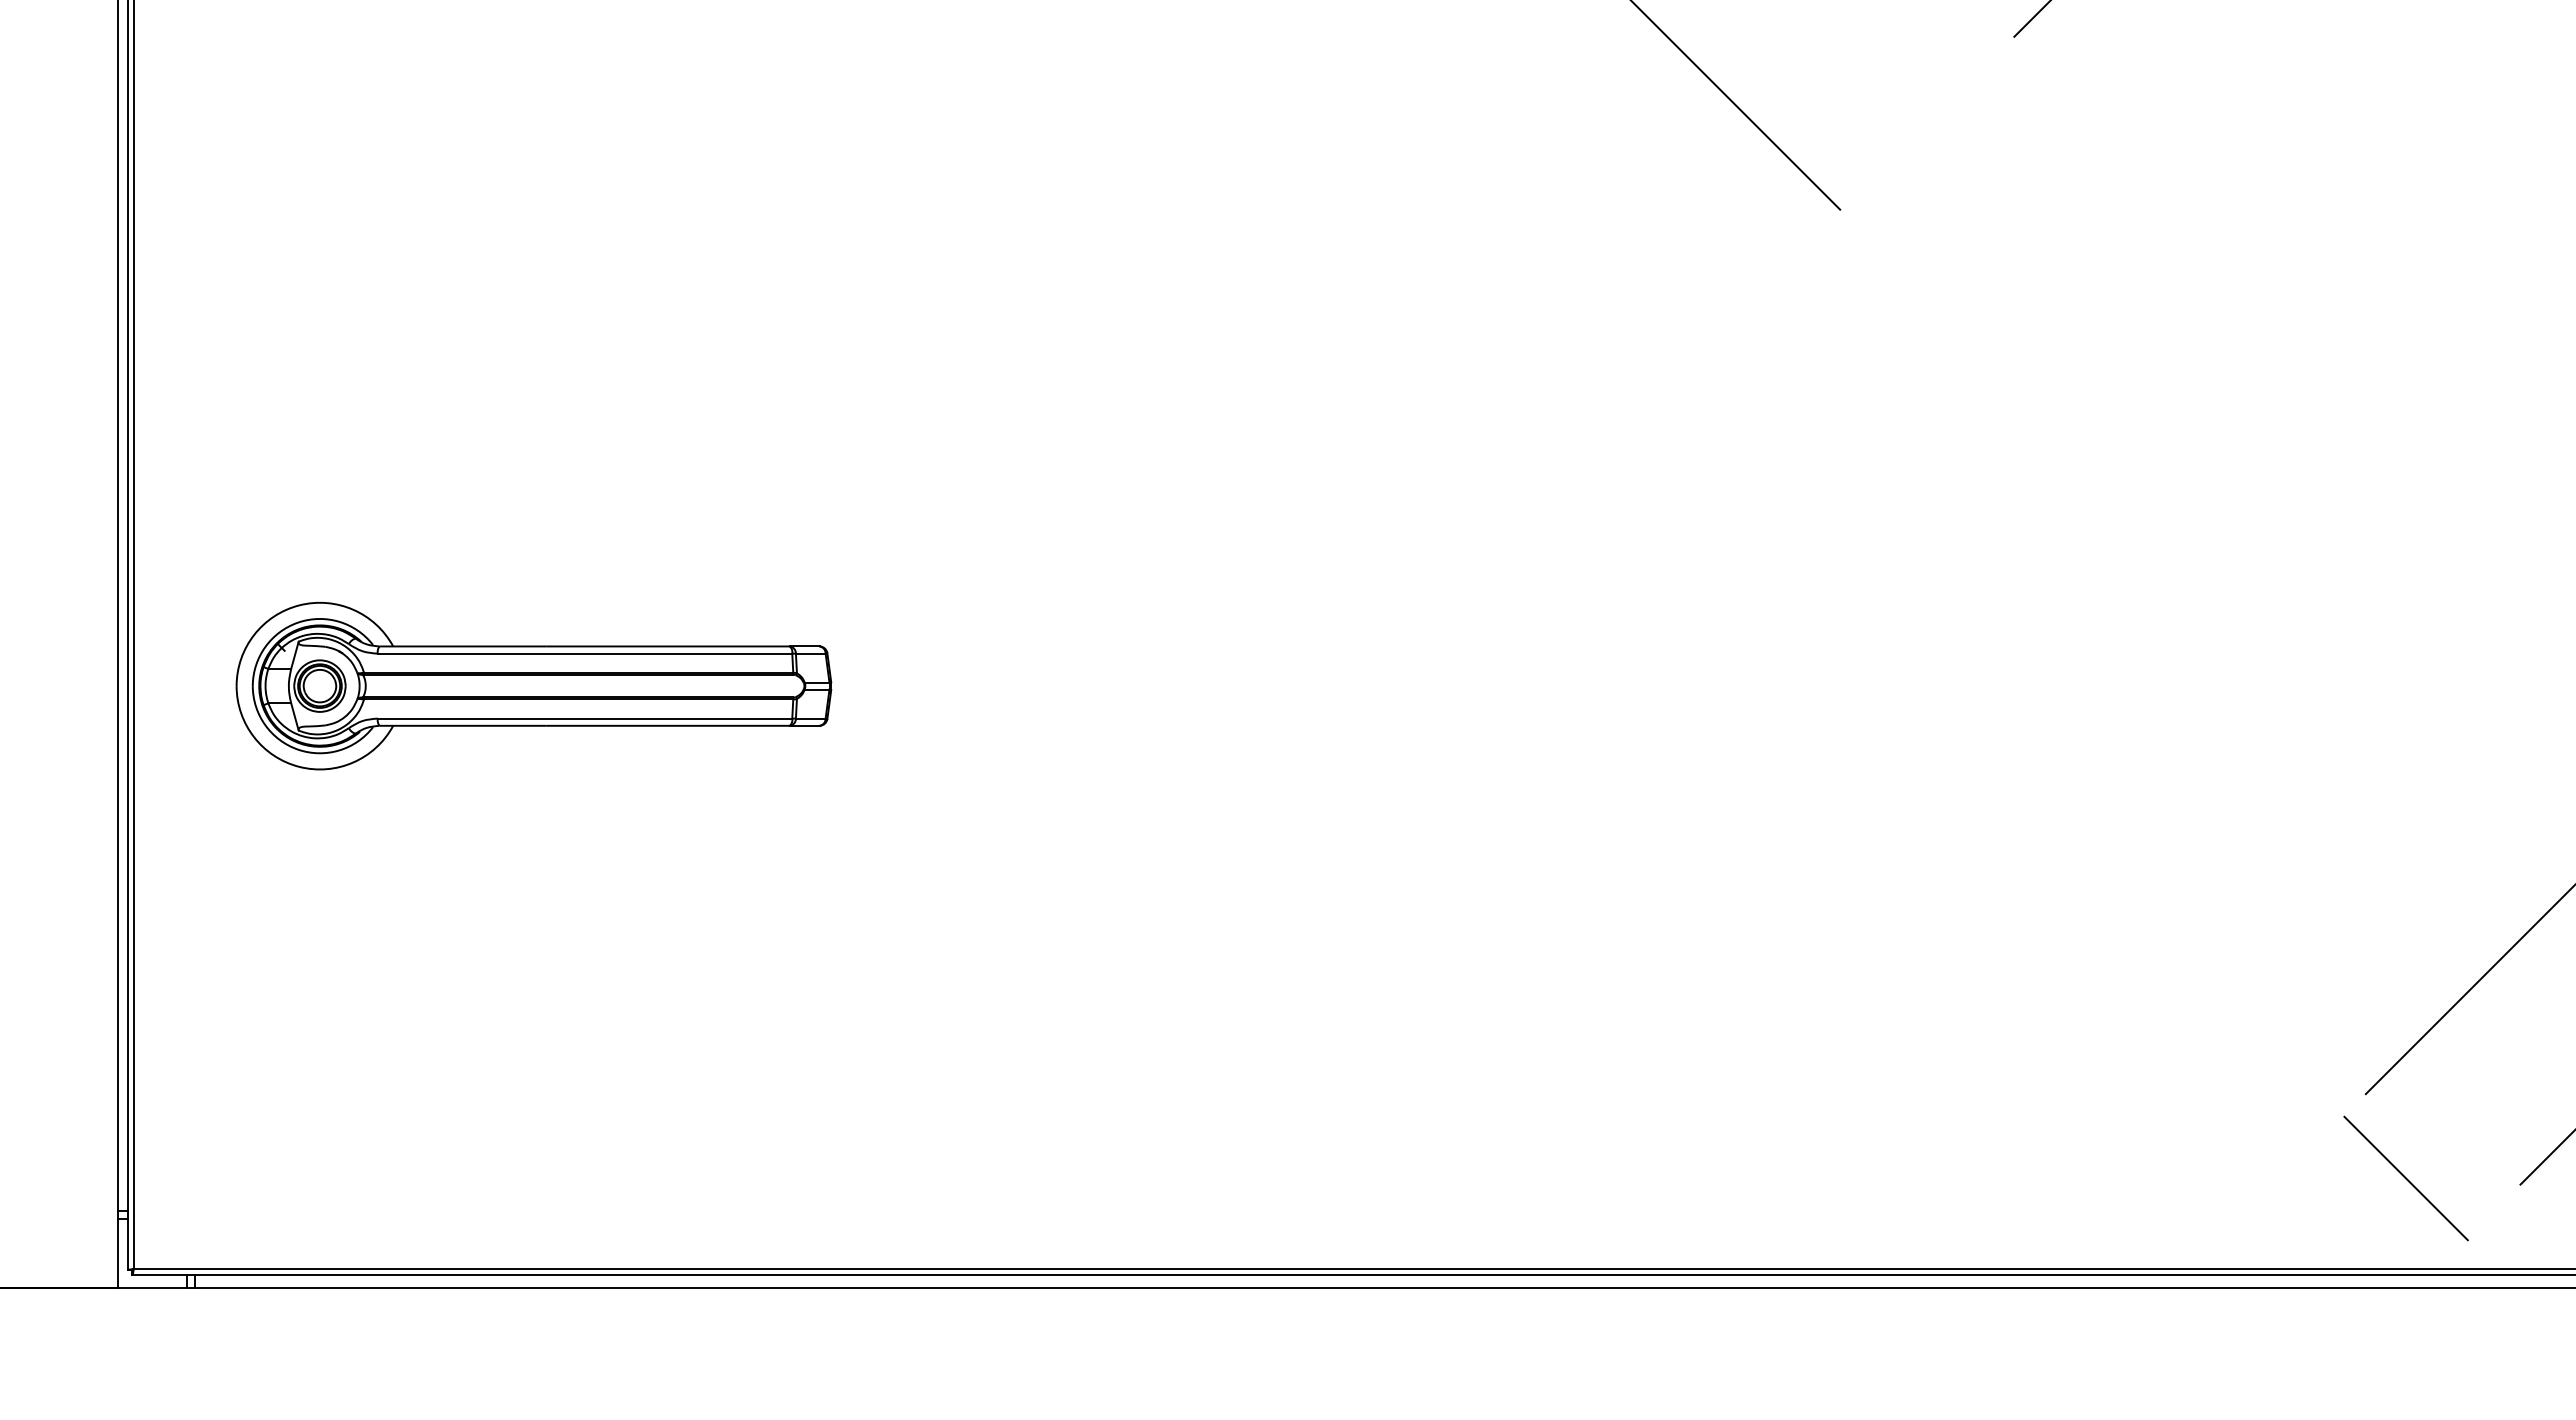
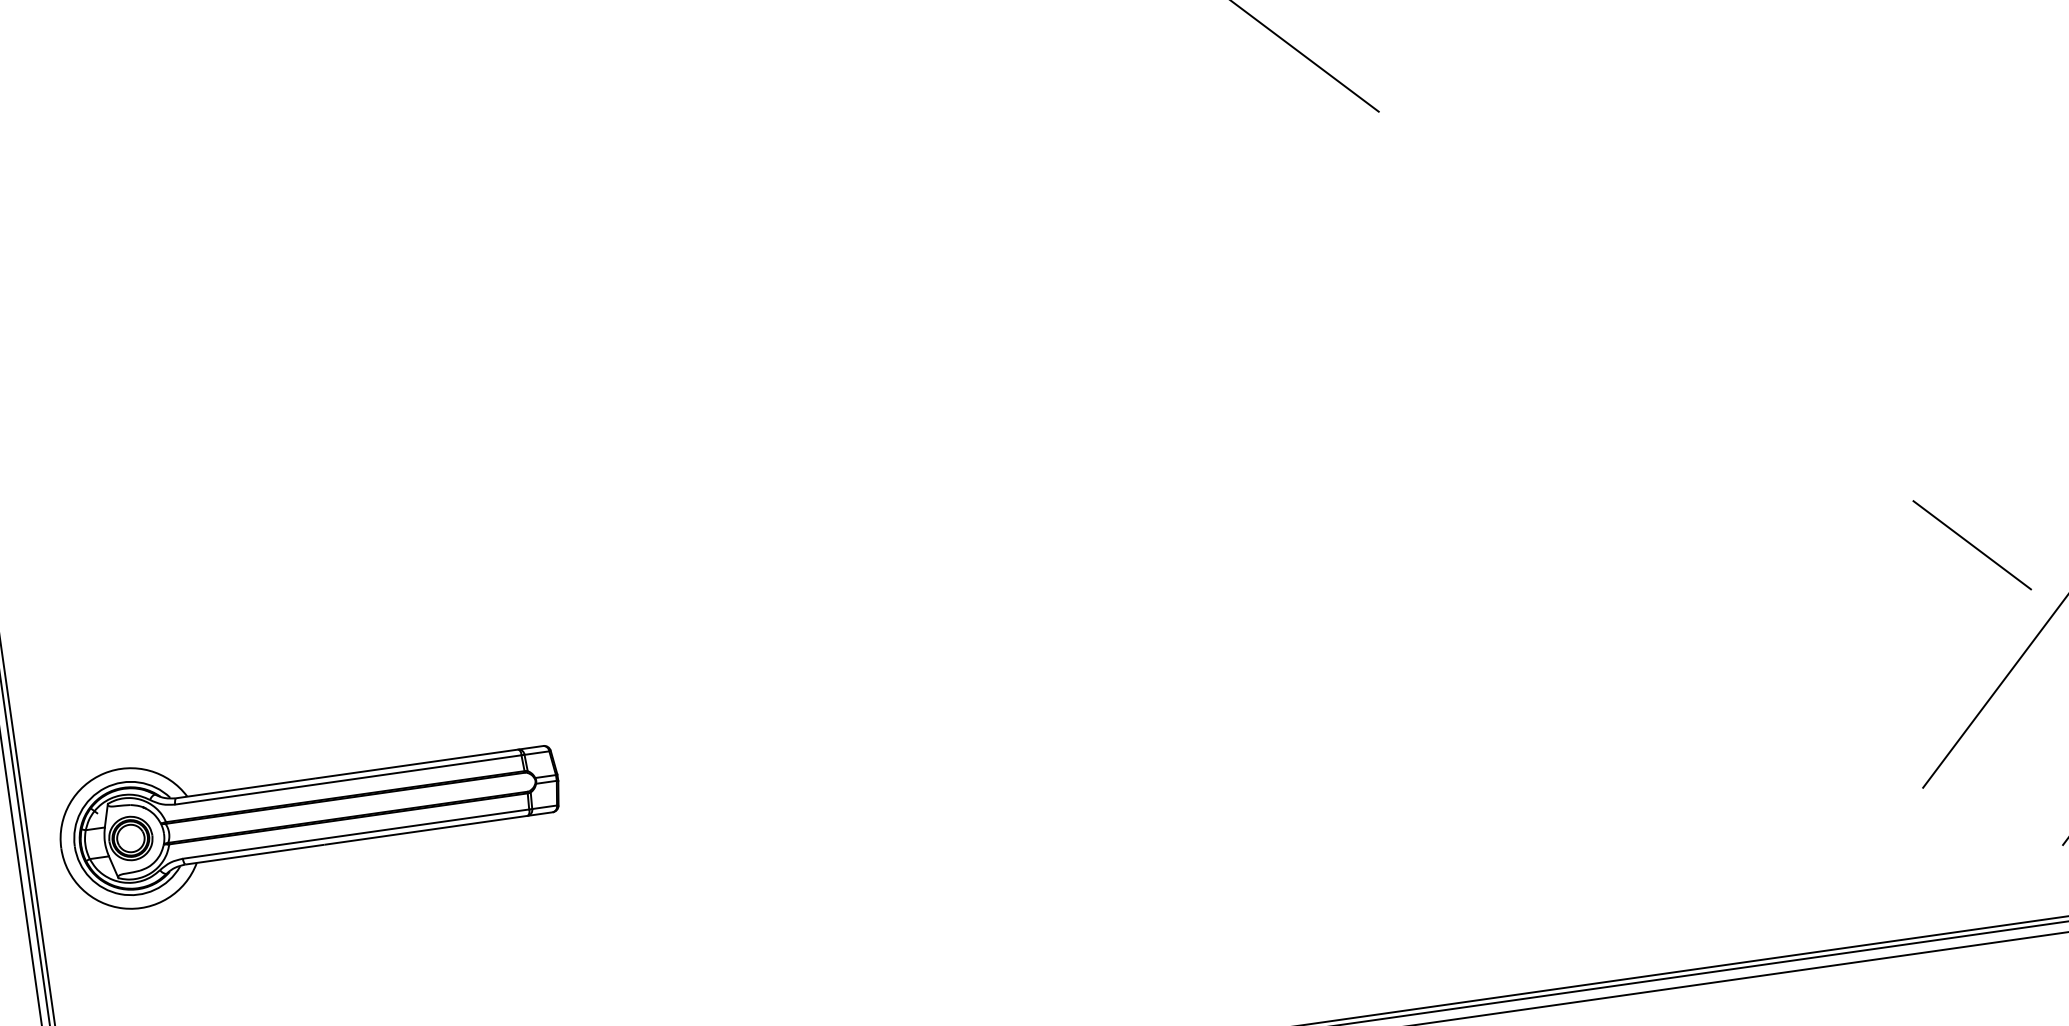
part: (533, 685) -> (309, 812), moved
line: (2405, 1178) -> (1971, 545), moved

